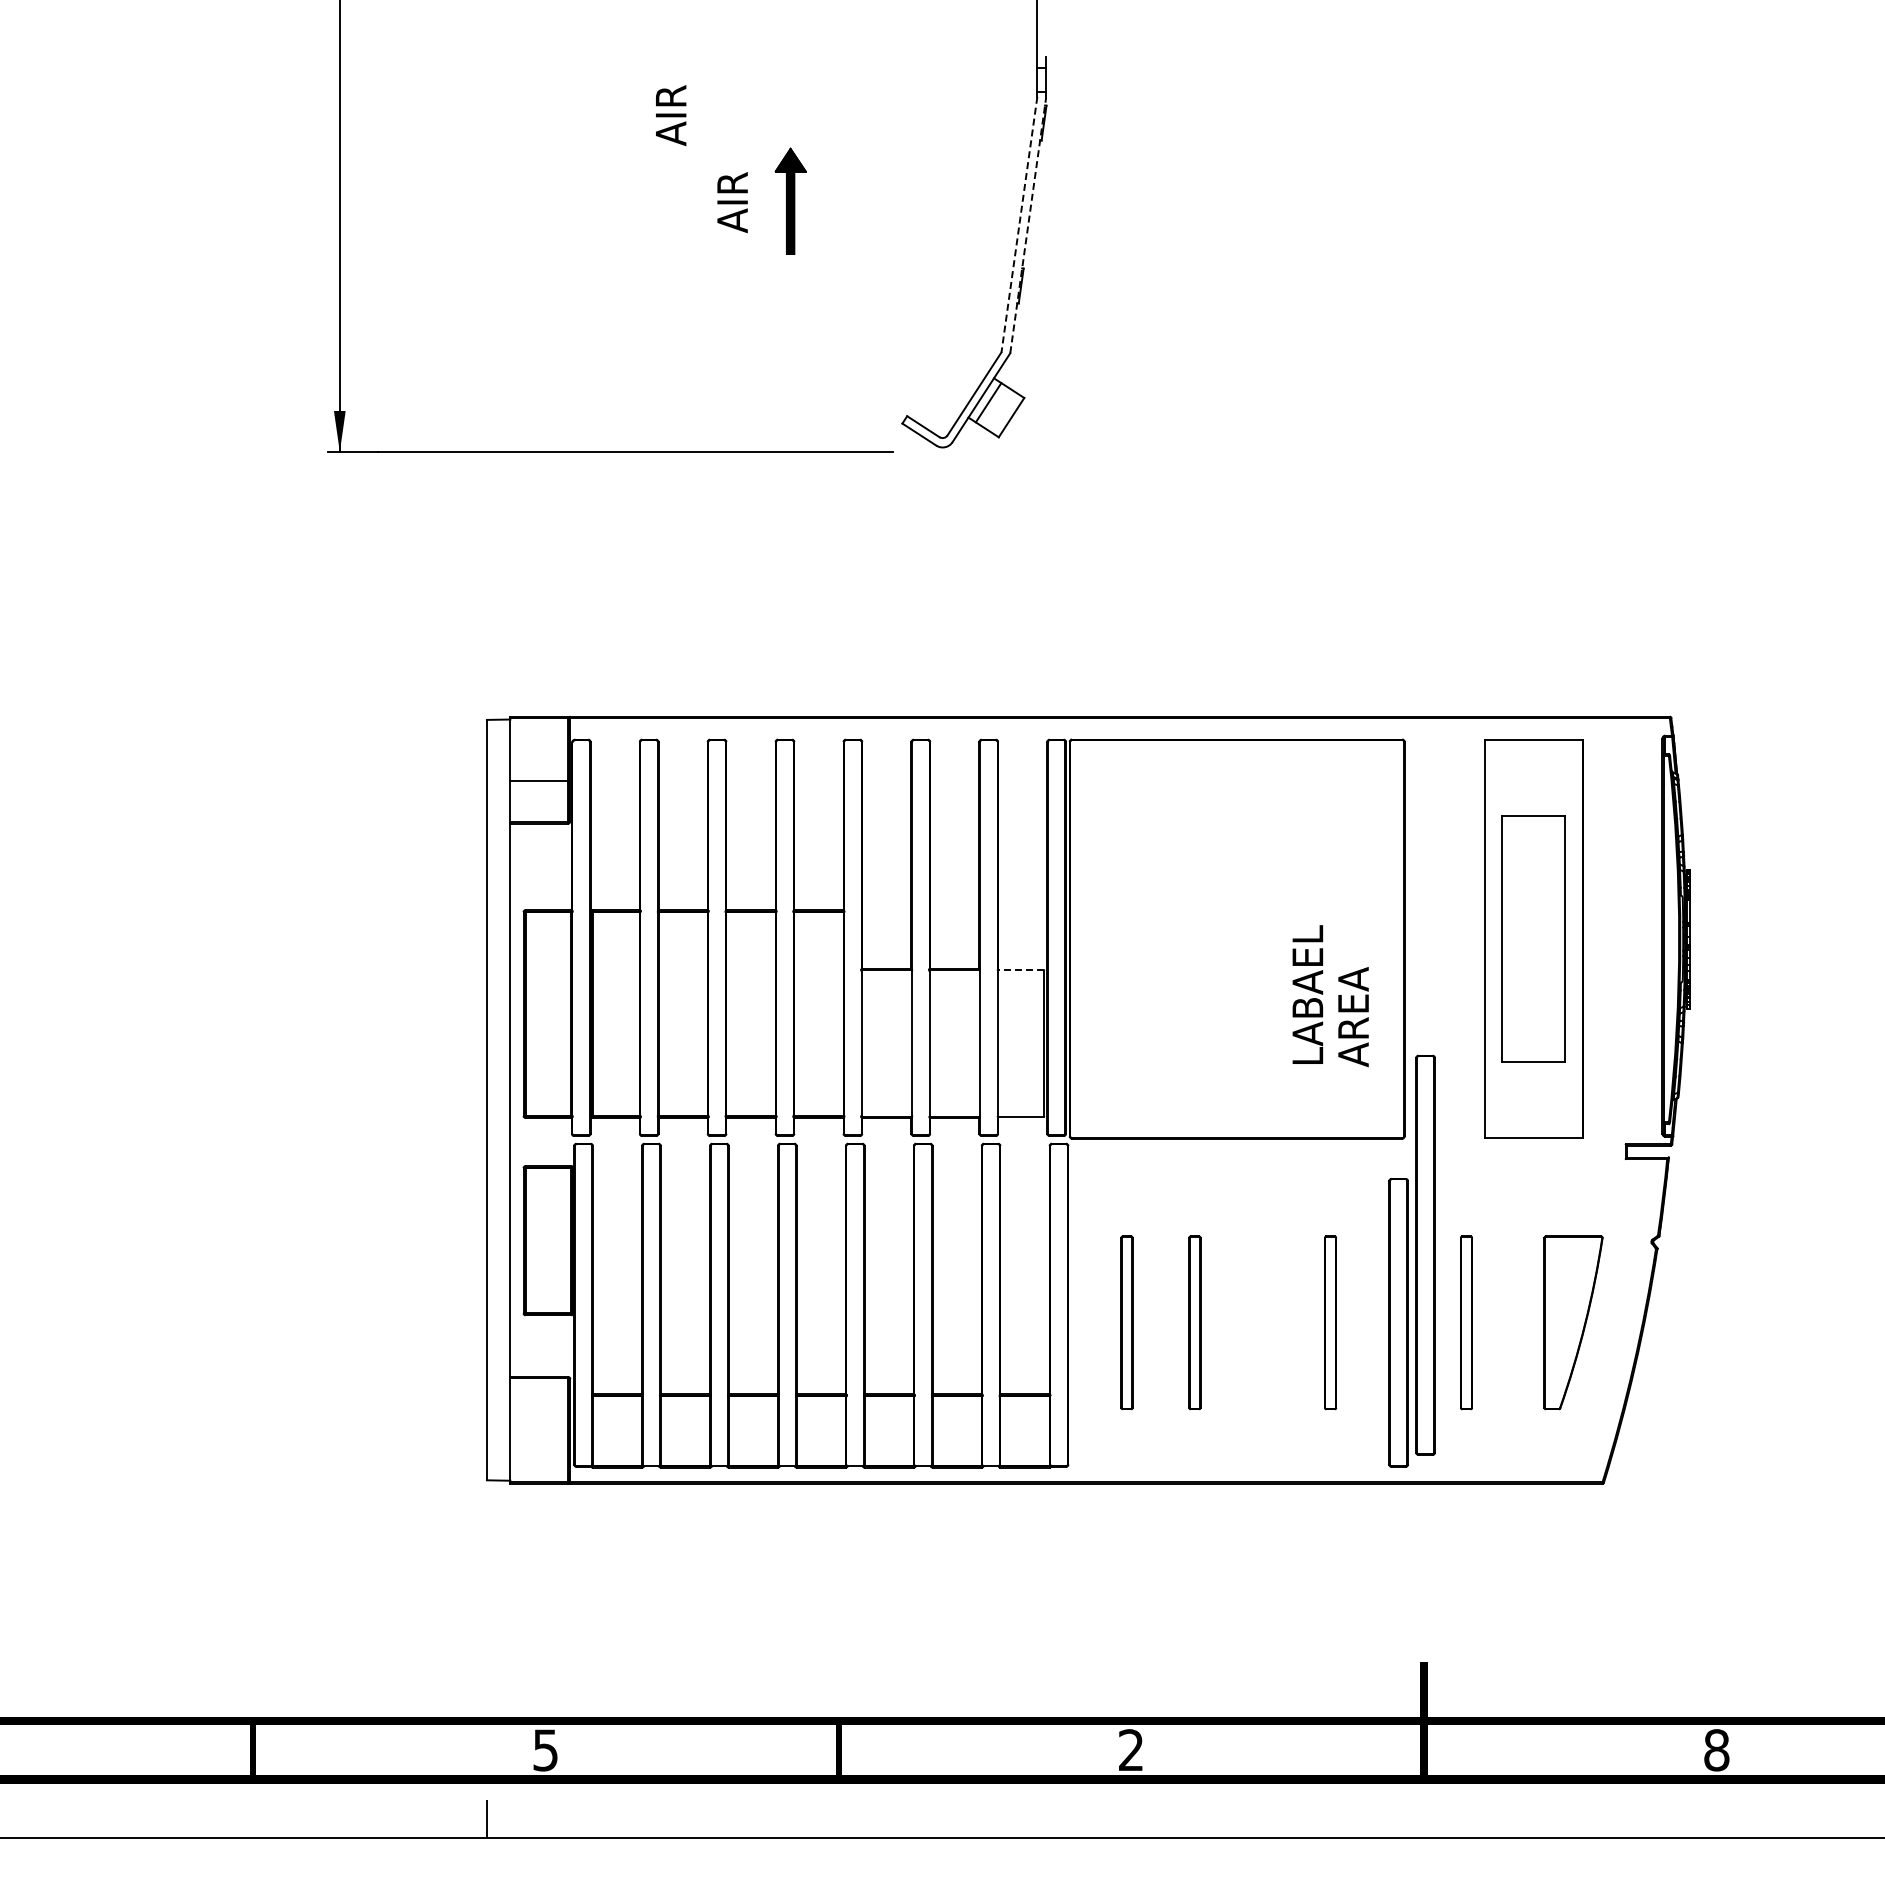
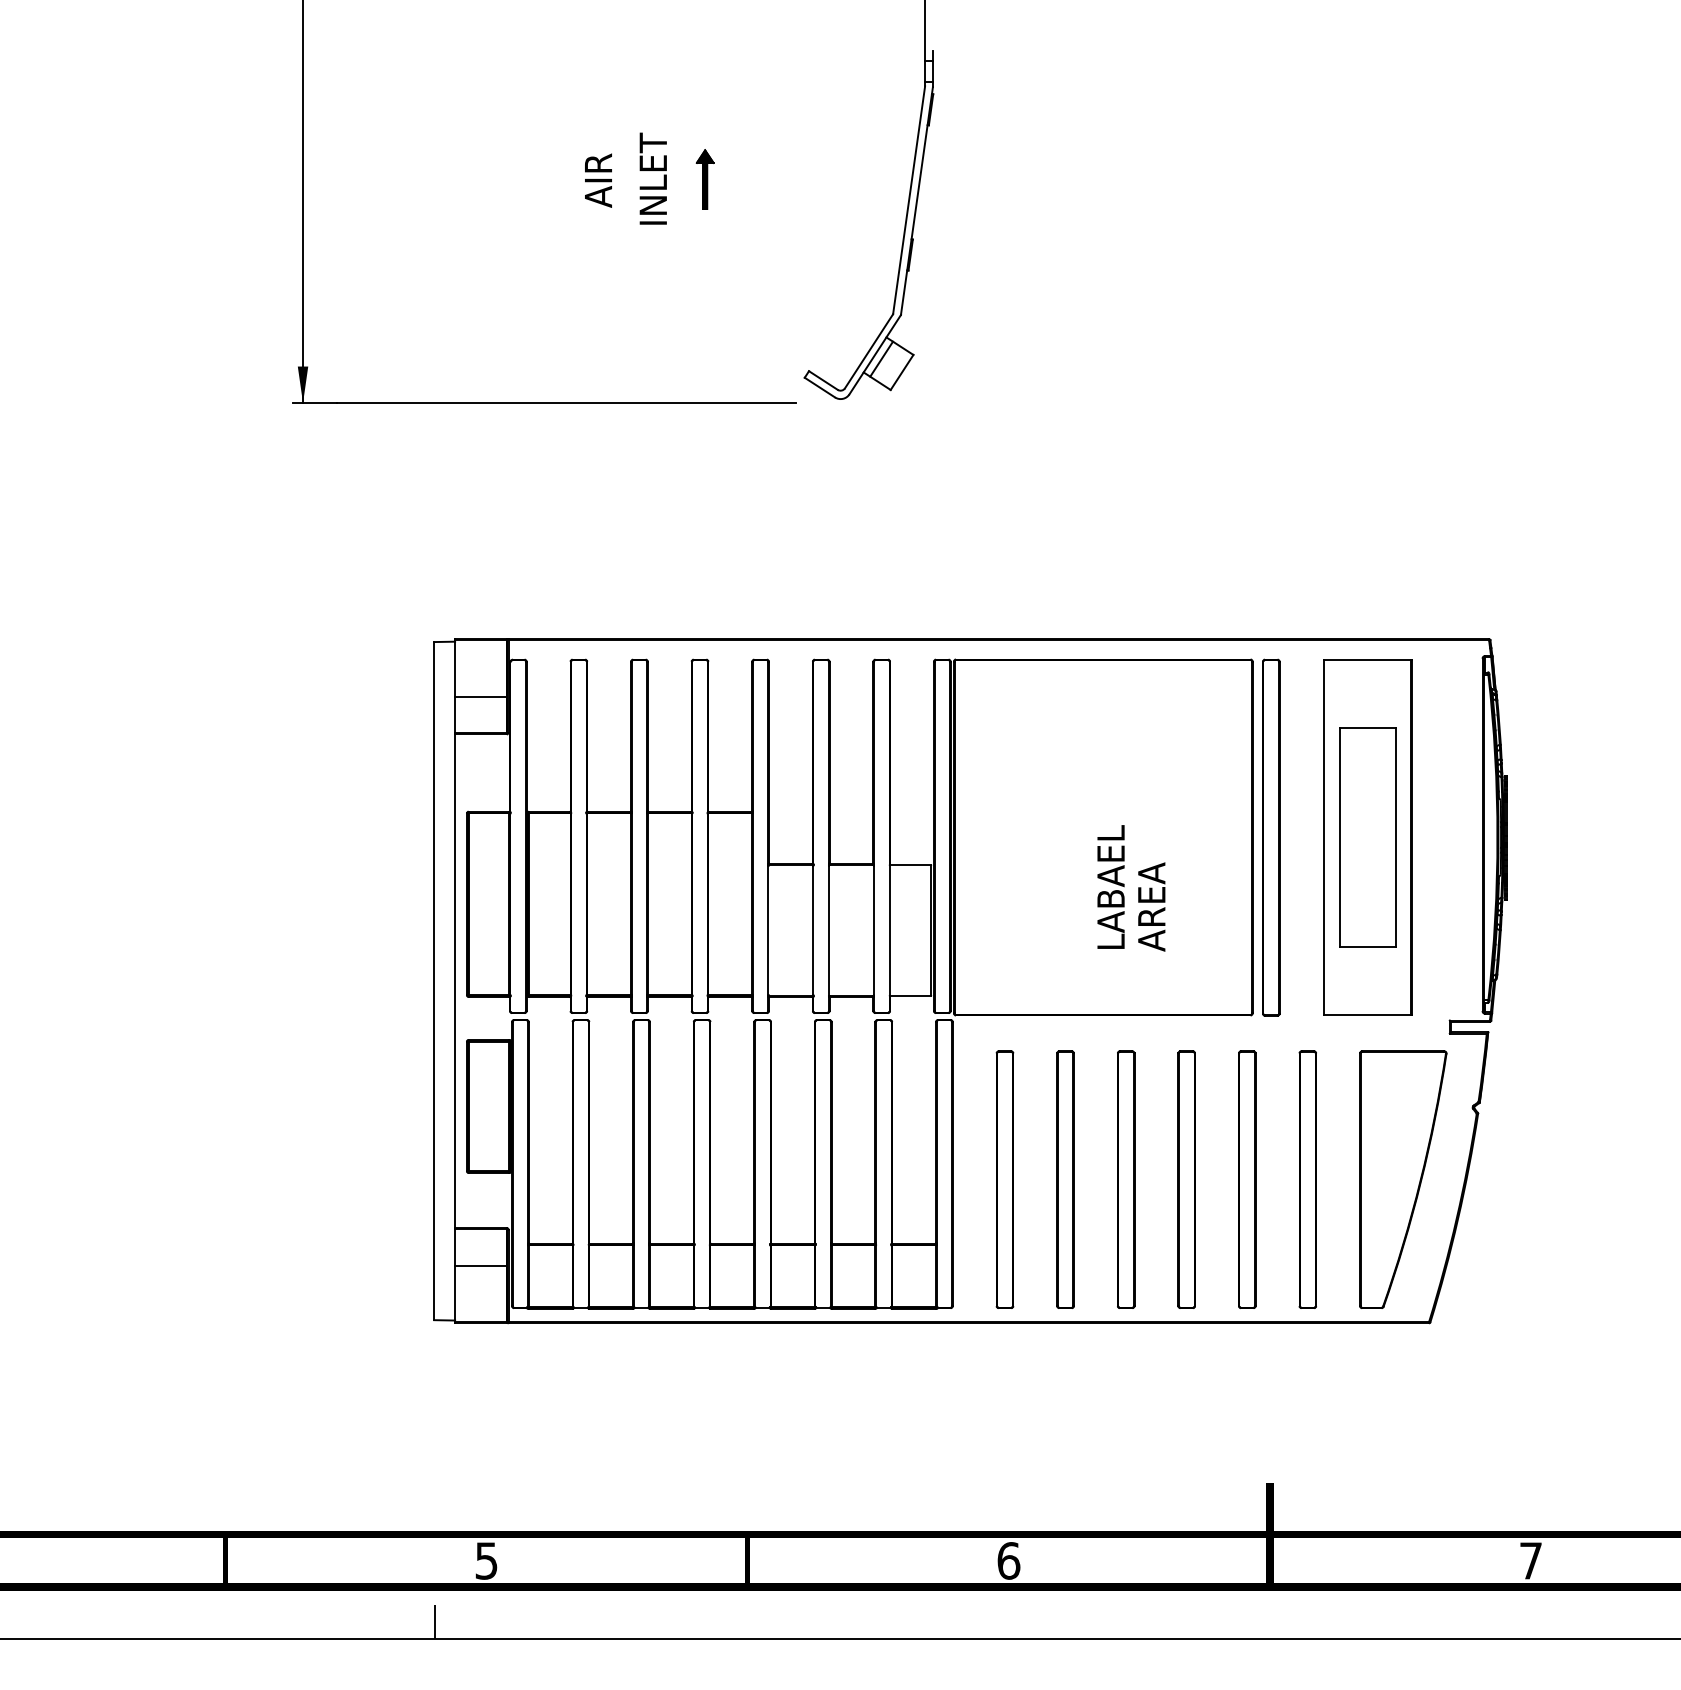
text: (671, 115) -> (598, 180), moved
text: (732, 199) -> (653, 177), AIR -> INLET
part: (790, 201) -> (704, 179), size x0.62
line: (1019, 225) -> (909, 201), dashed -> solid
line: (1028, 225) -> (917, 201), dashed -> solid
line: (1020, 970) -> (910, 865), dashed -> solid
text: (1330, 996) -> (1131, 888), moved
part: (1425, 1254) -> (1271, 836), moved
part: (1126, 1322) -> (1004, 1179), size x1.67
part: (1194, 1322) -> (1065, 1179), size x1.67
part: (1262, 1322) -> (1125, 1179), added
part: (1330, 1322) -> (1186, 1179), size x1.67
part: (1466, 1322) -> (1307, 1179), size x1.67
part: (1573, 1322) -> (1403, 1179), size x1.67
line: (539, 1419) -> (481, 1265), added
text: (1131, 1750) -> (1009, 1561), 2 -> 6
text: (1716, 1750) -> (1530, 1561), 8 -> 7

